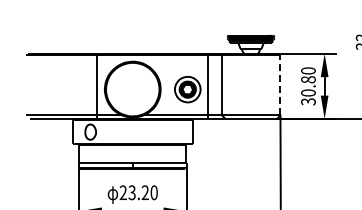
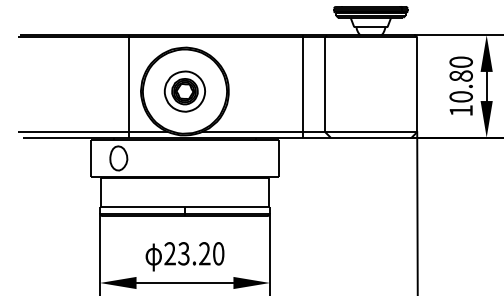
line: (280, 84) -> (417, 83), dashed -> solid
part: (187, 89) -> (184, 91), moved
text: (308, 101) -> (461, 110), 30.80 -> 10.80

